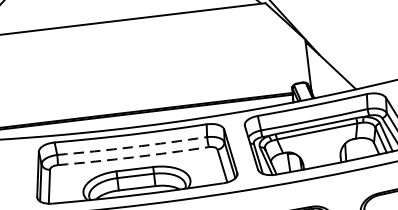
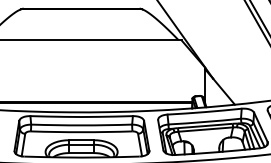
arc: (132, 147) -> (81, 125), dashed -> solid
arc: (133, 157) -> (81, 132), dashed -> solid

